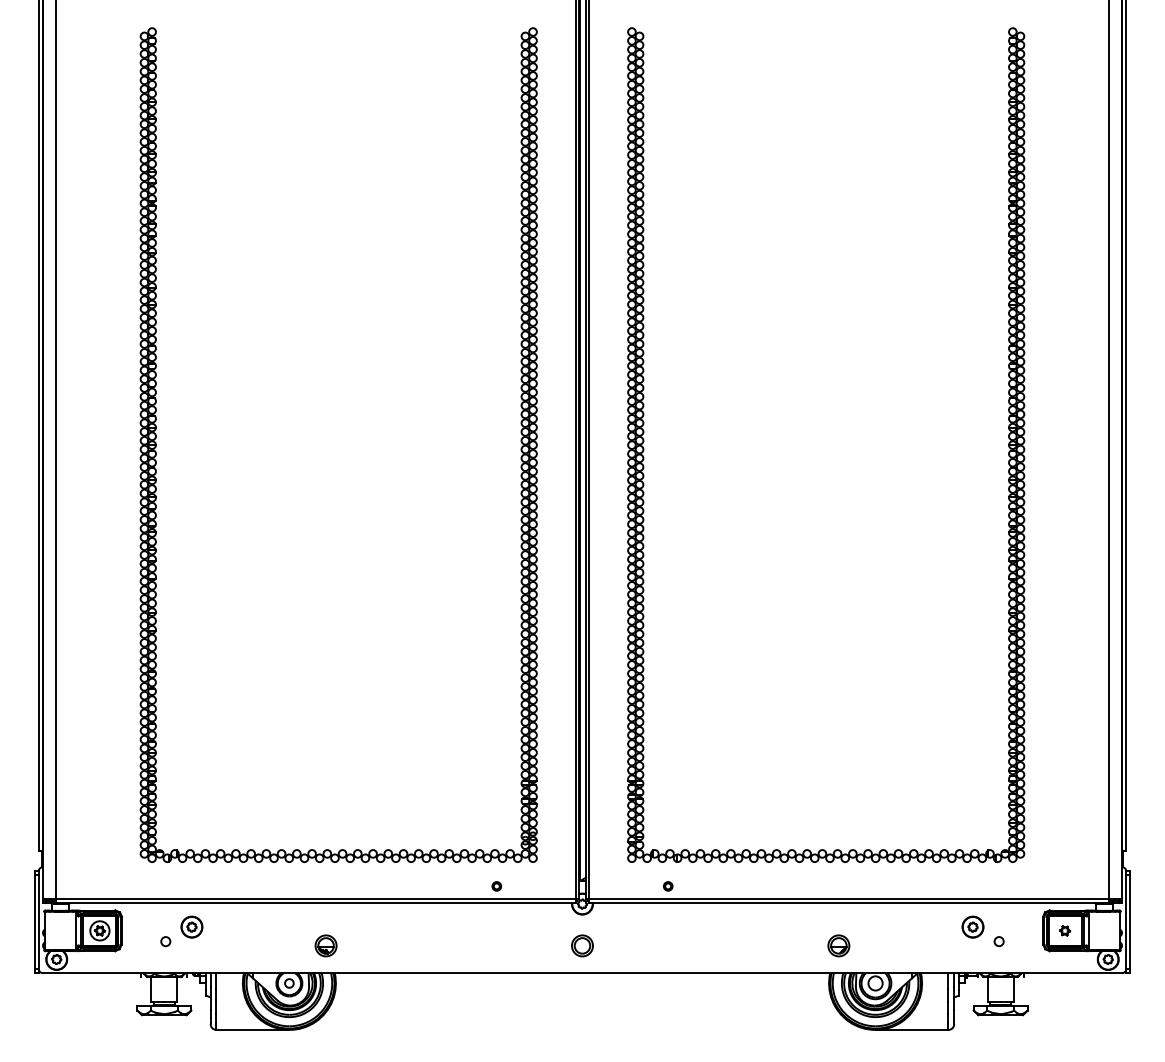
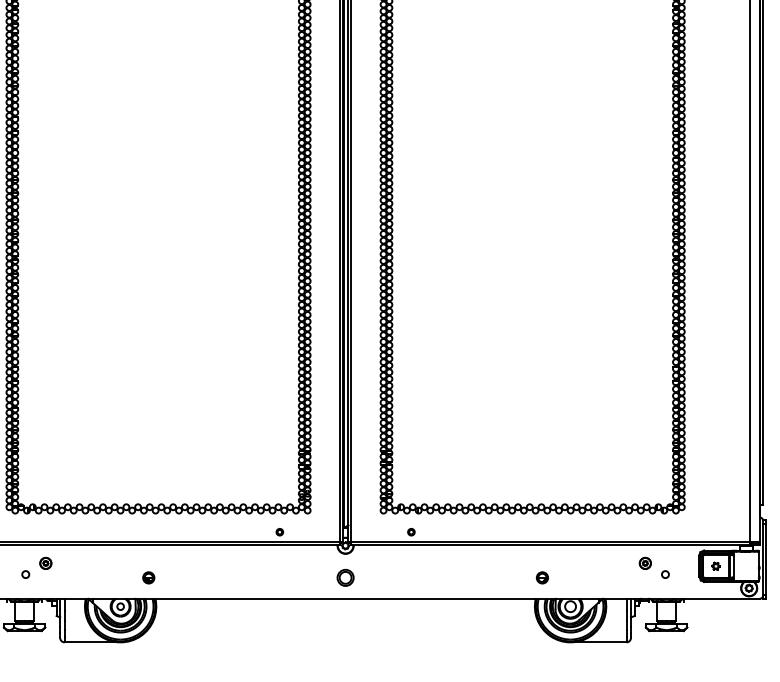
part: (191, 926) -> (45, 562), size x0.7
part: (972, 926) -> (644, 562), size x0.7
part: (325, 945) -> (148, 577), size x0.7
part: (838, 945) -> (542, 577), size x0.7

